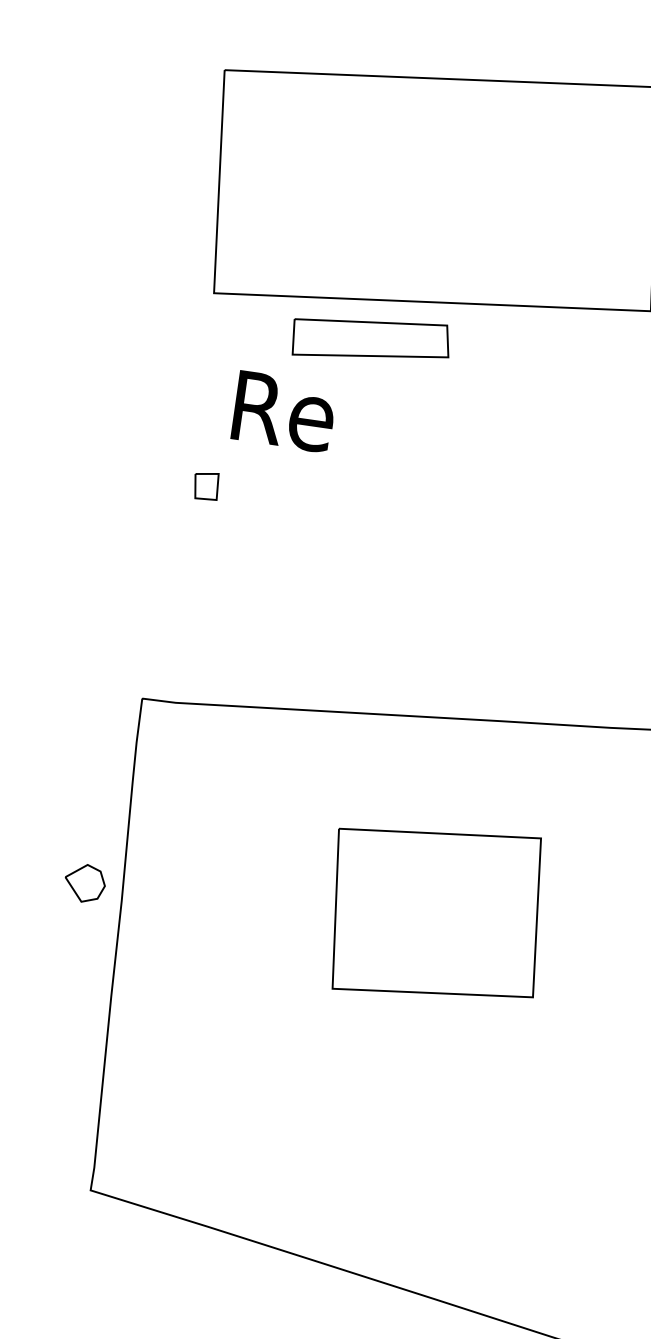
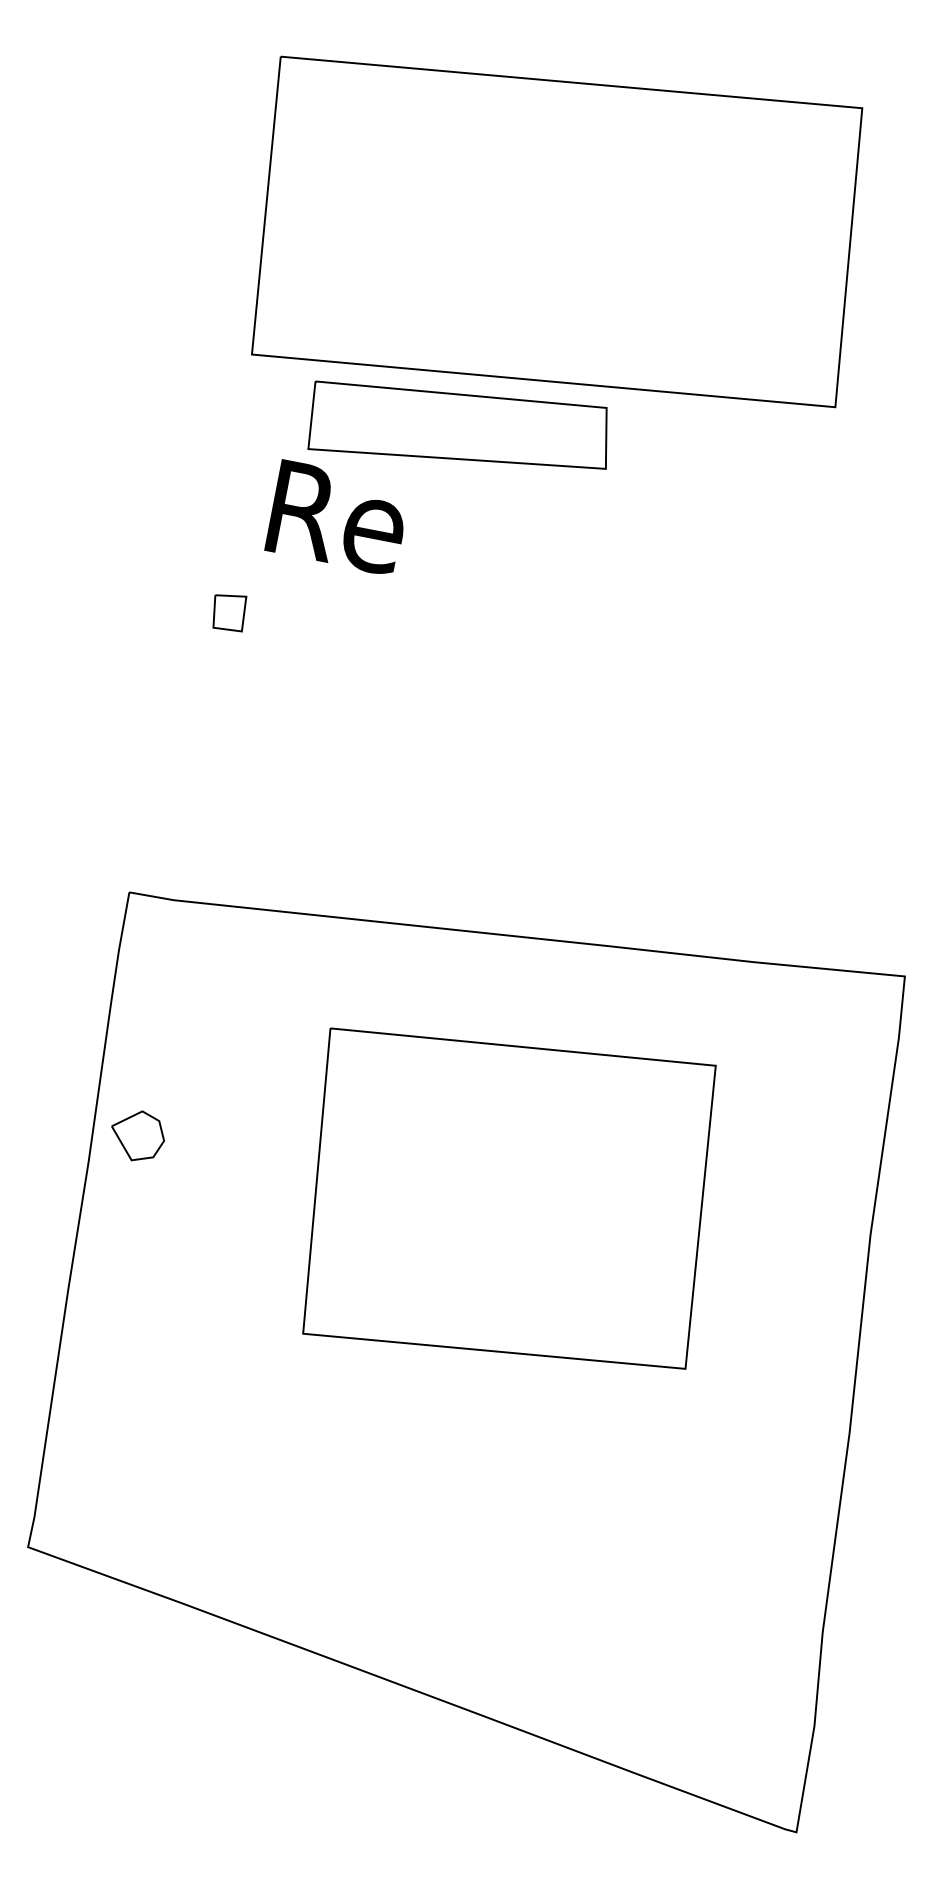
part: (369, 337) -> (457, 424), size x1.43
part: (84, 883) -> (137, 1135), moved
part: (436, 912) -> (509, 1198), size x1.43

